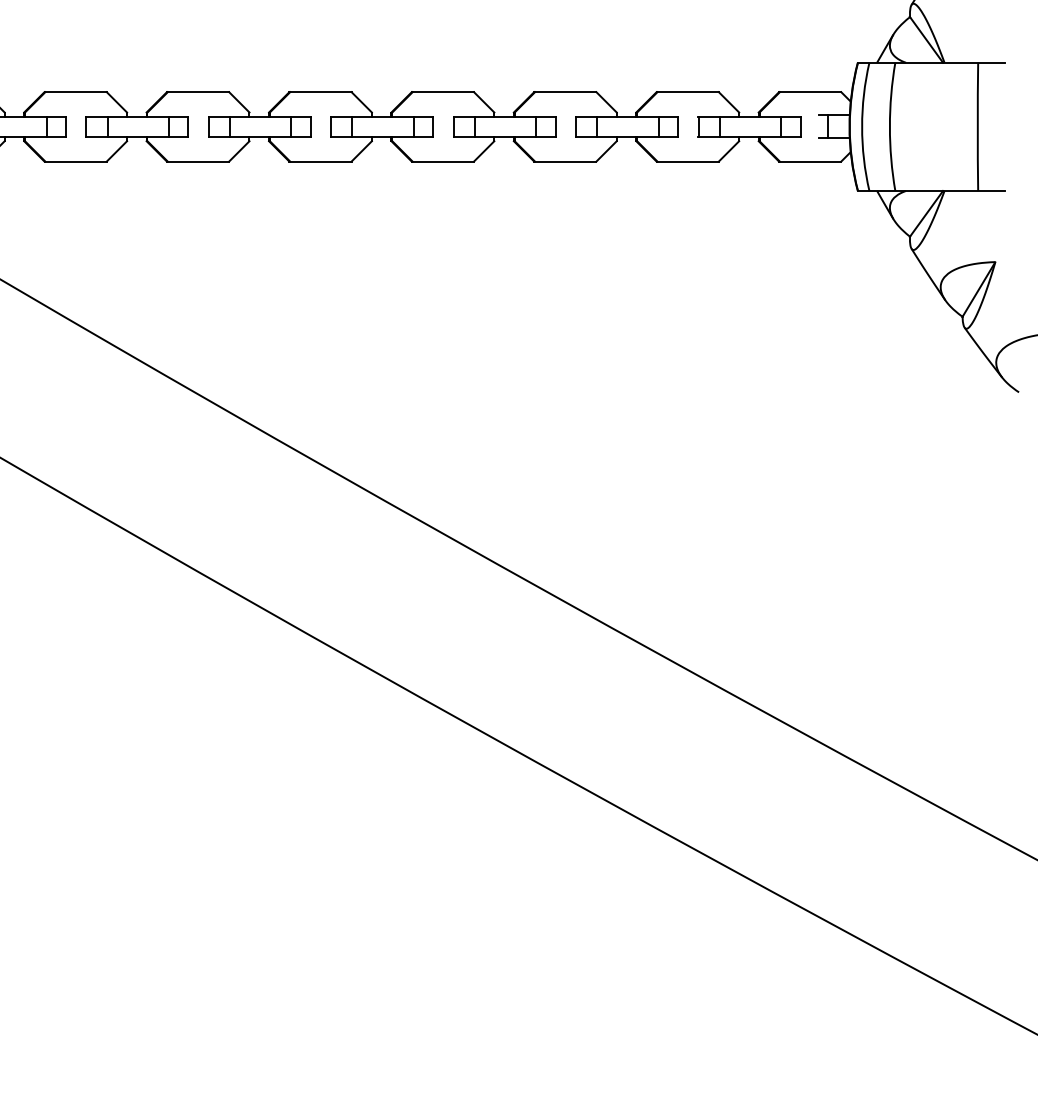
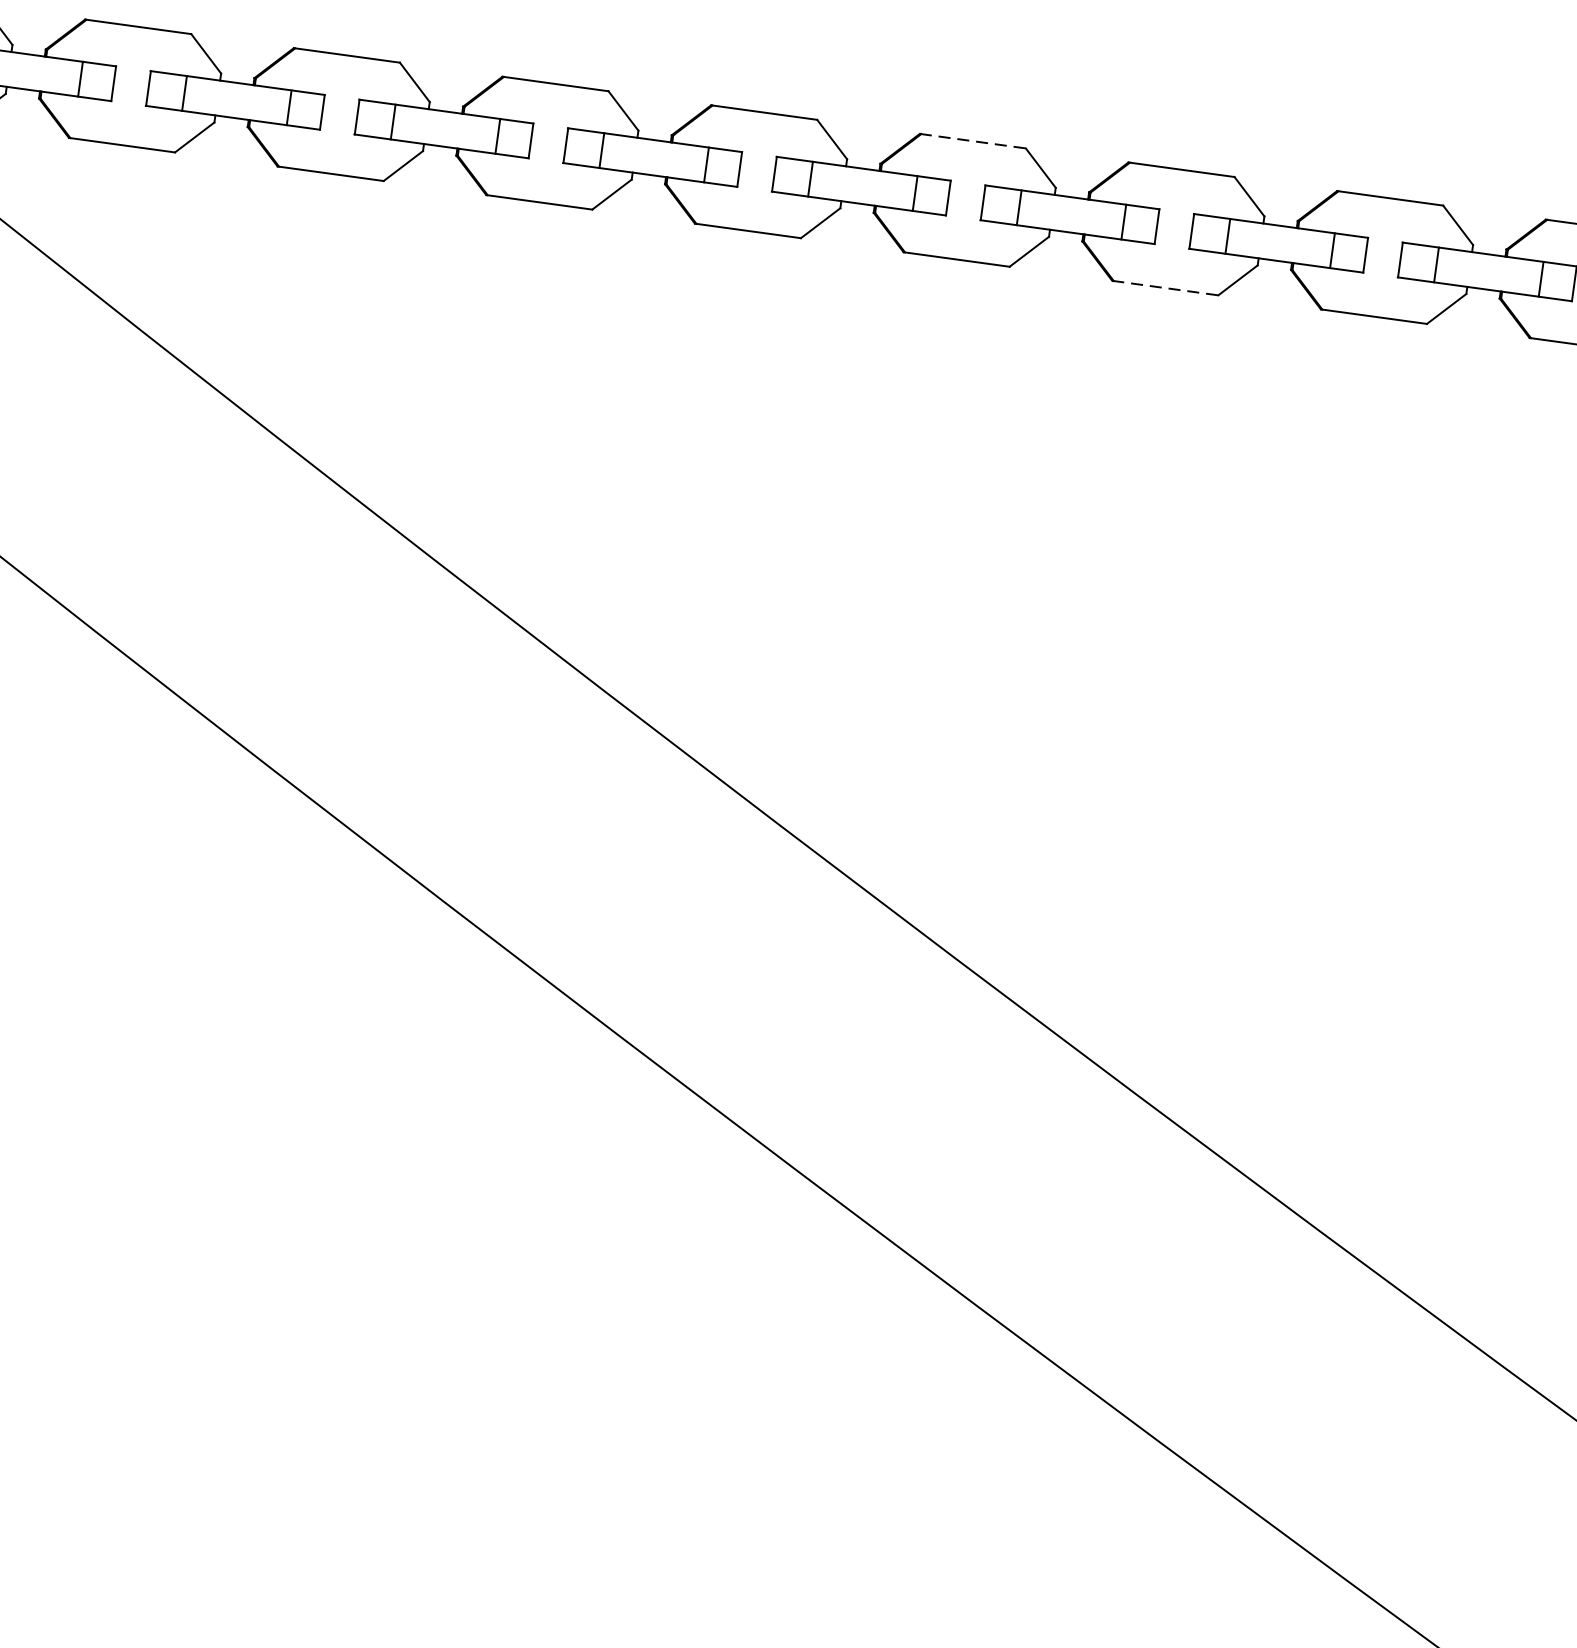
line: (443, 92) -> (973, 141), solid -> dashed
line: (565, 161) -> (1165, 287), solid -> dashed

